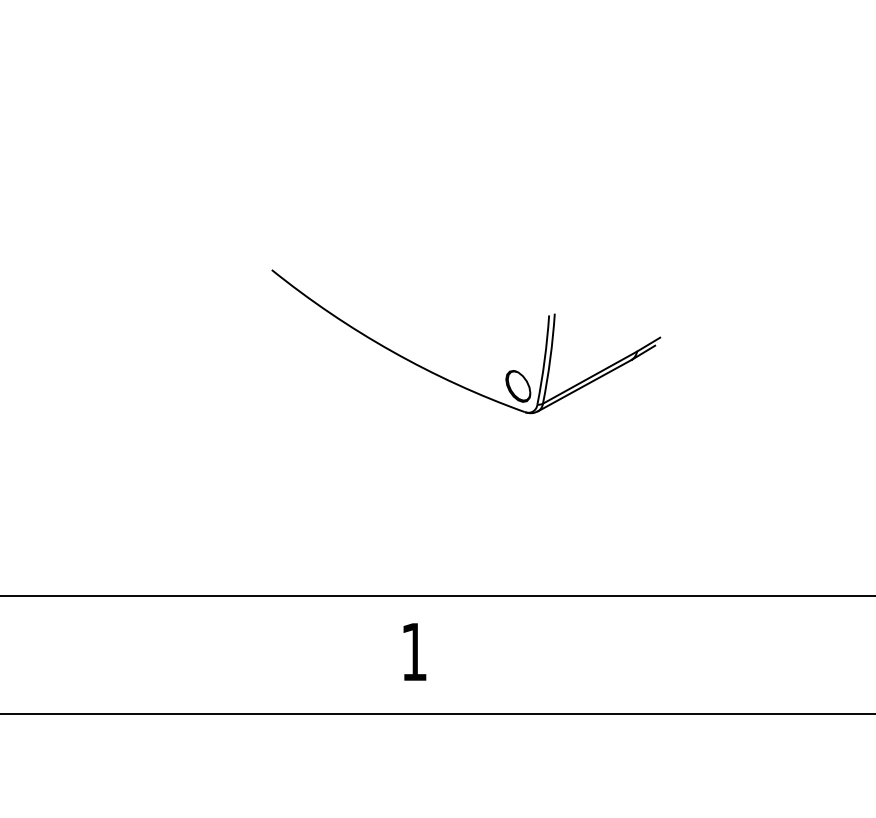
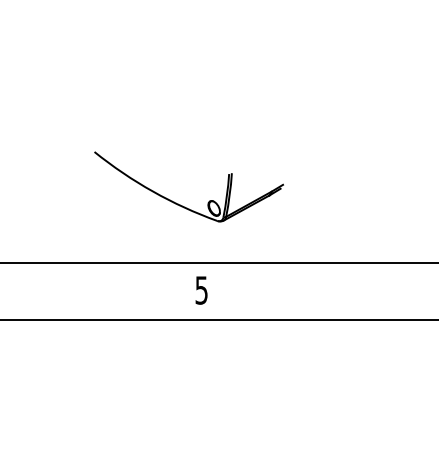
part: (448, 378) -> (180, 204), moved
text: (413, 652) -> (201, 290), 1 -> 5

